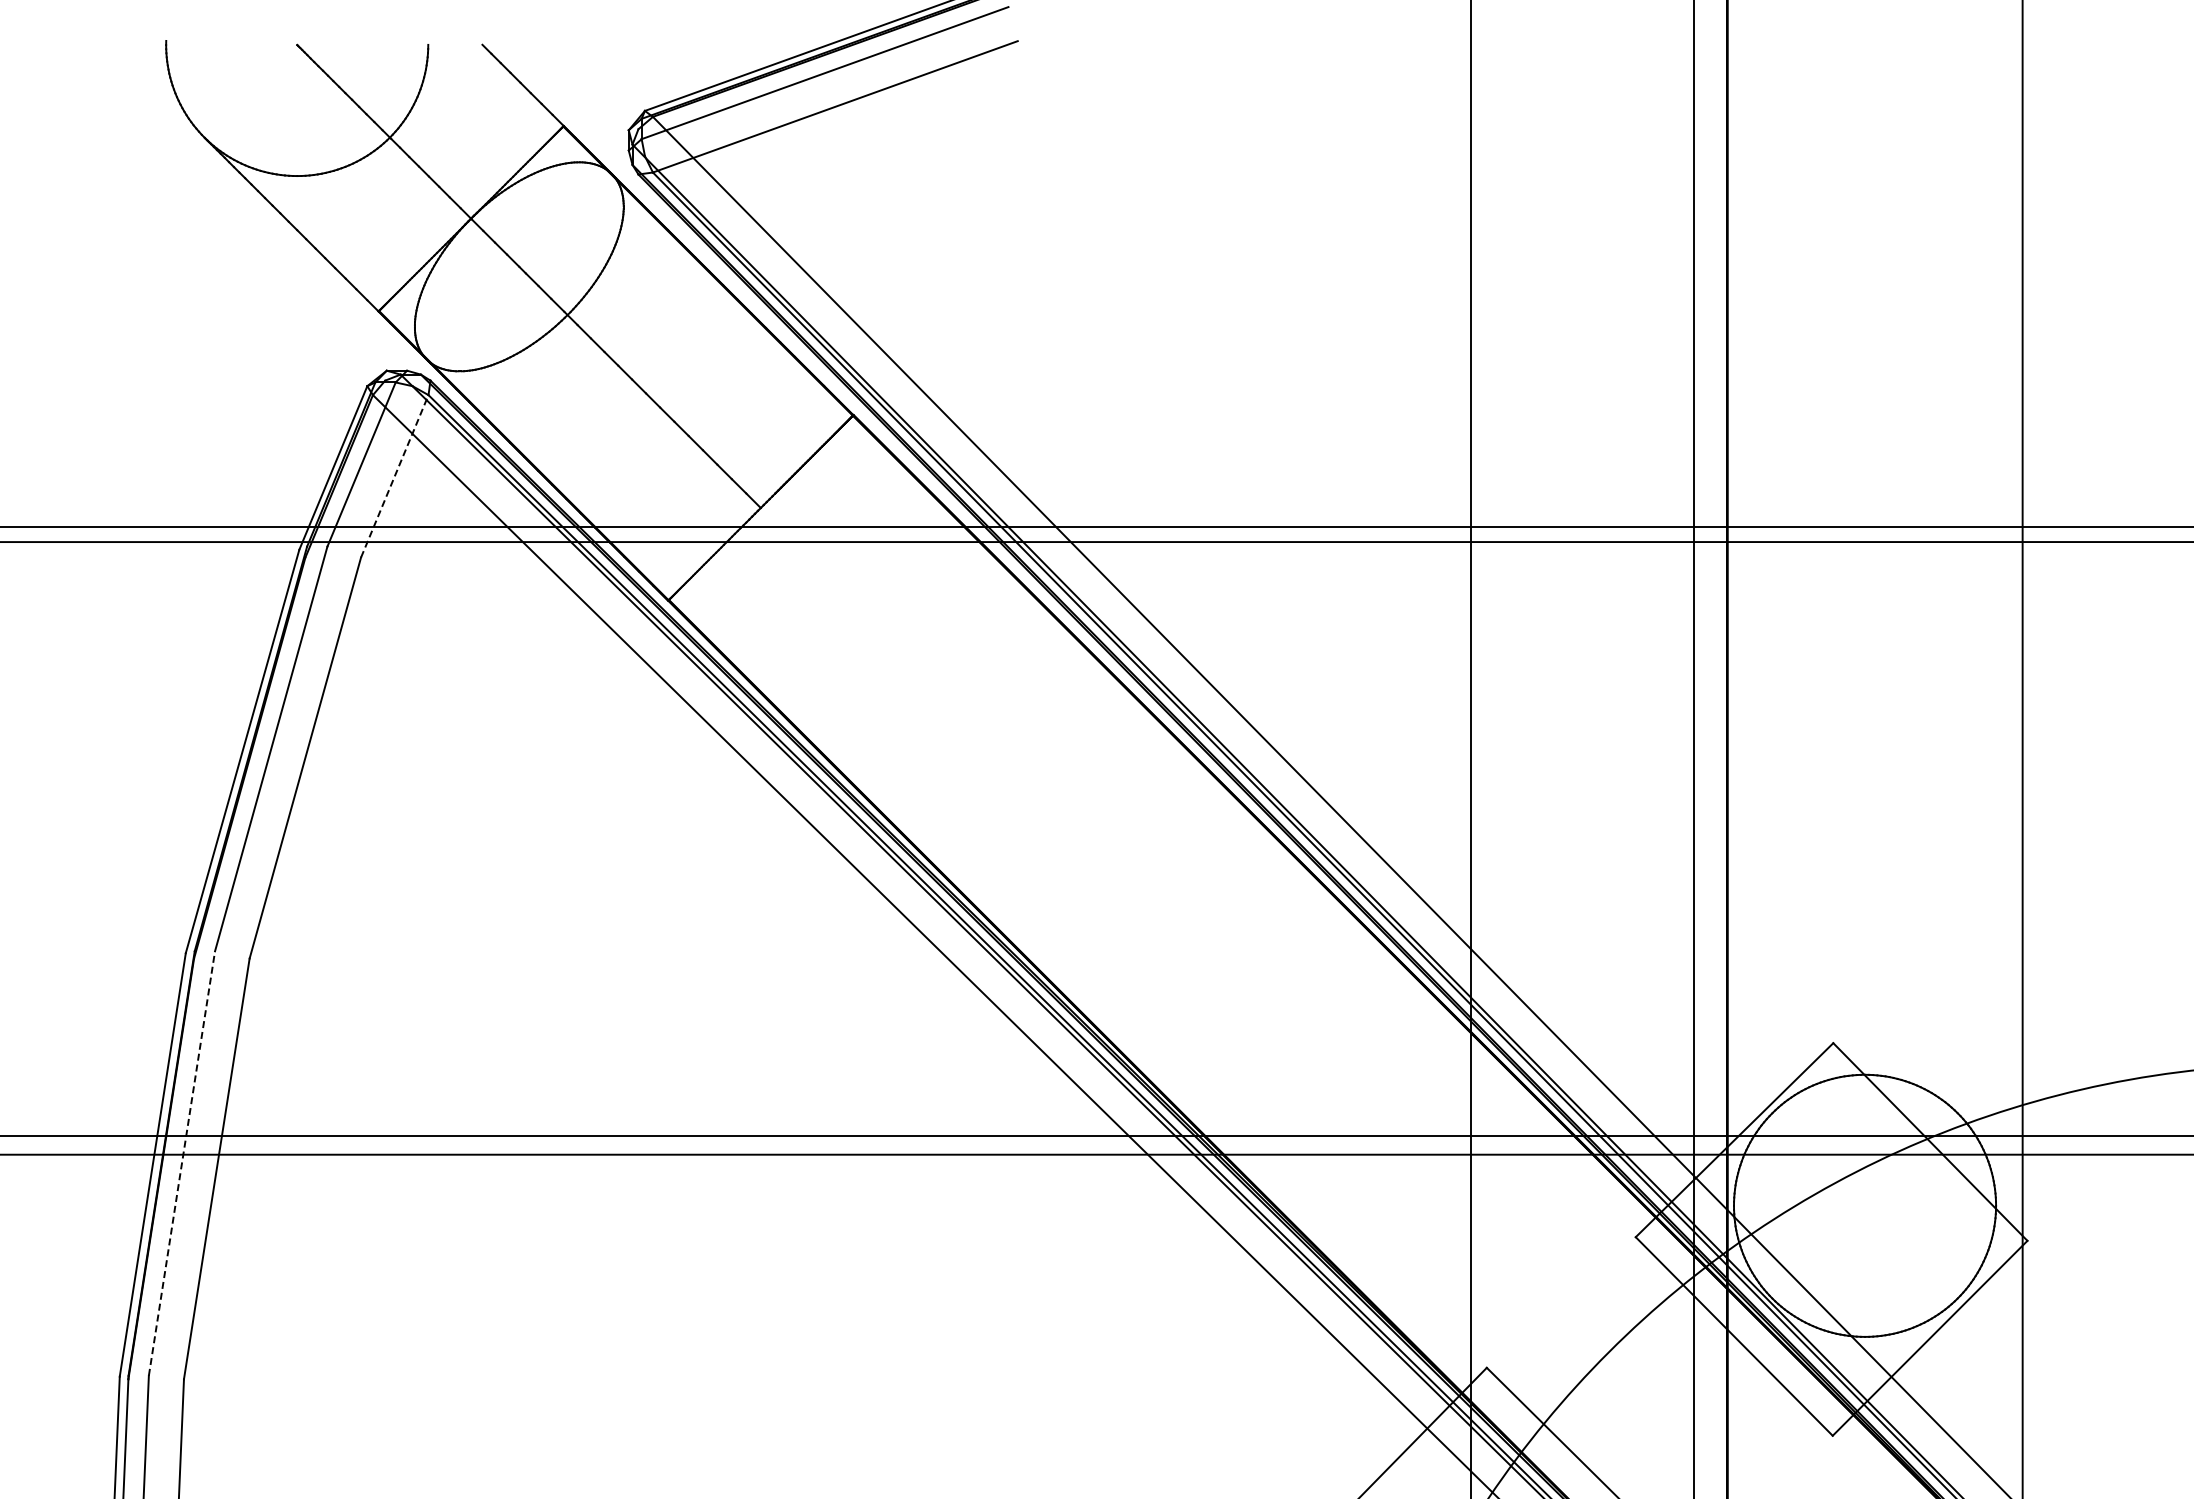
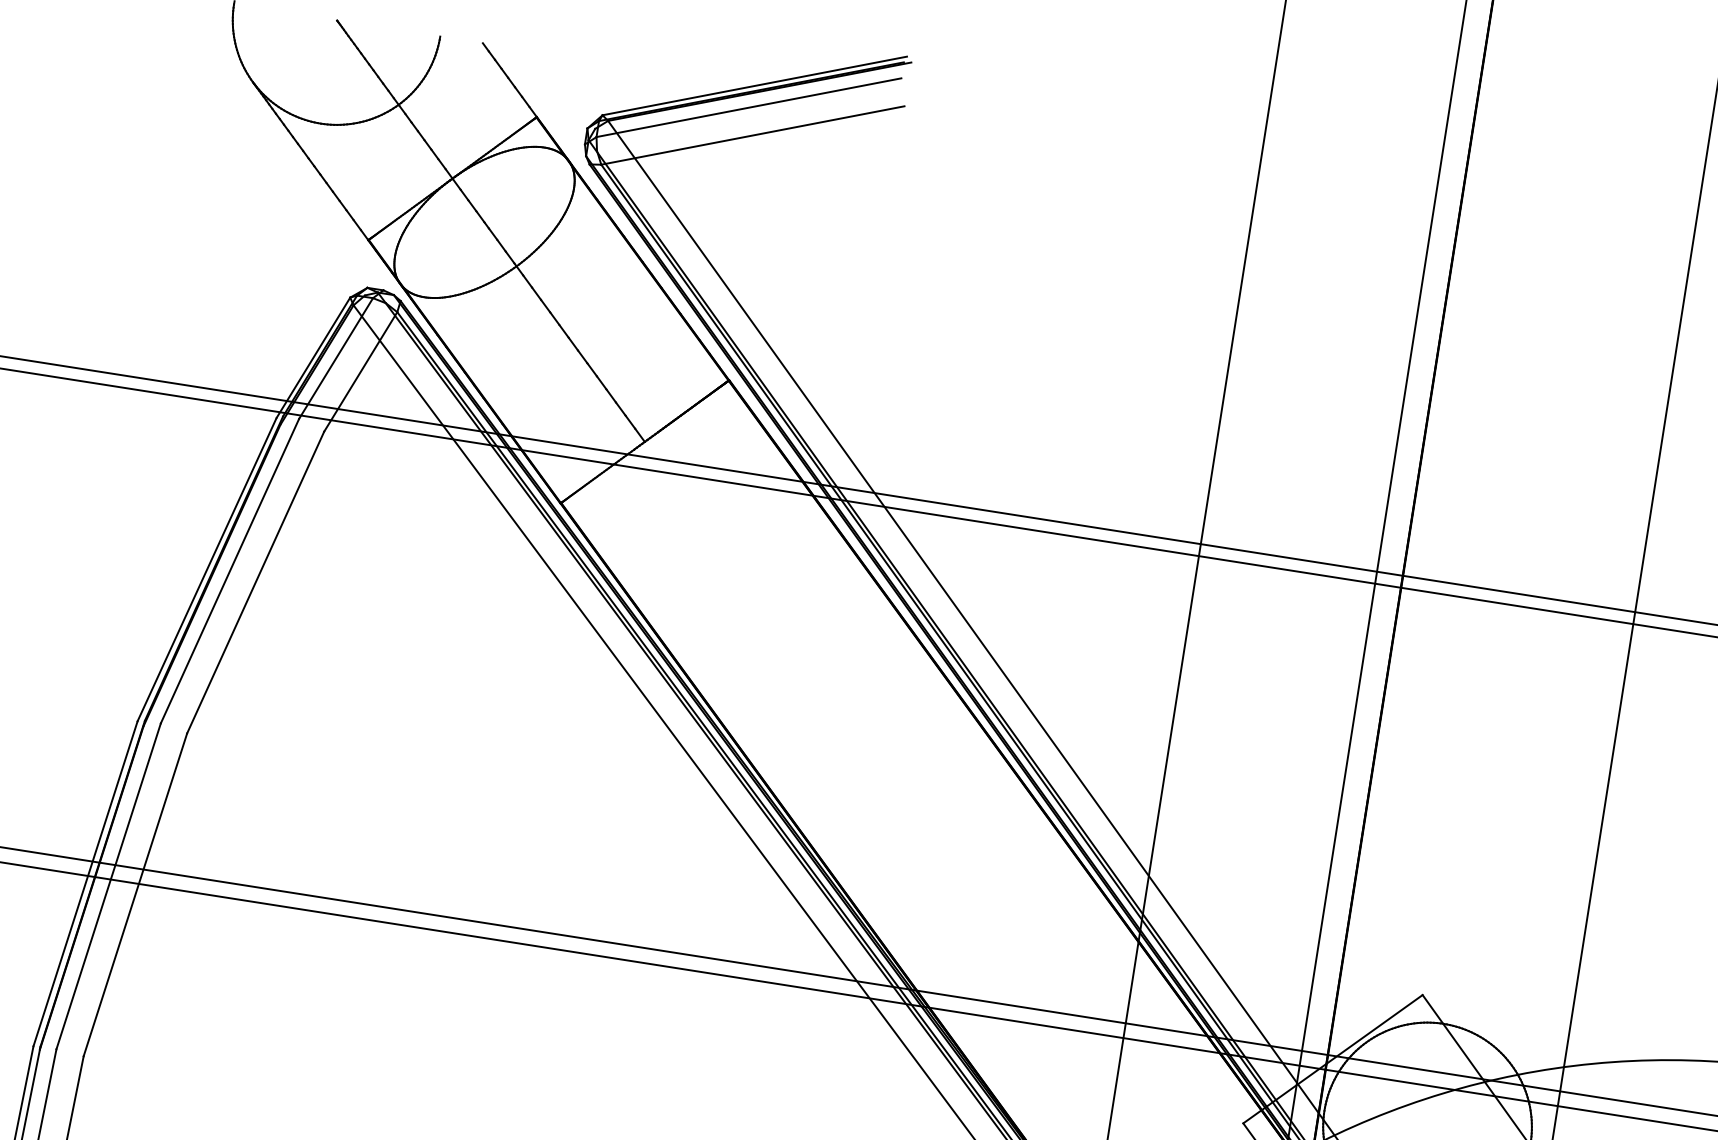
line: (394, 476) -> (360, 372), dashed -> solid
line: (181, 1163) -> (108, 886), dashed -> solid

